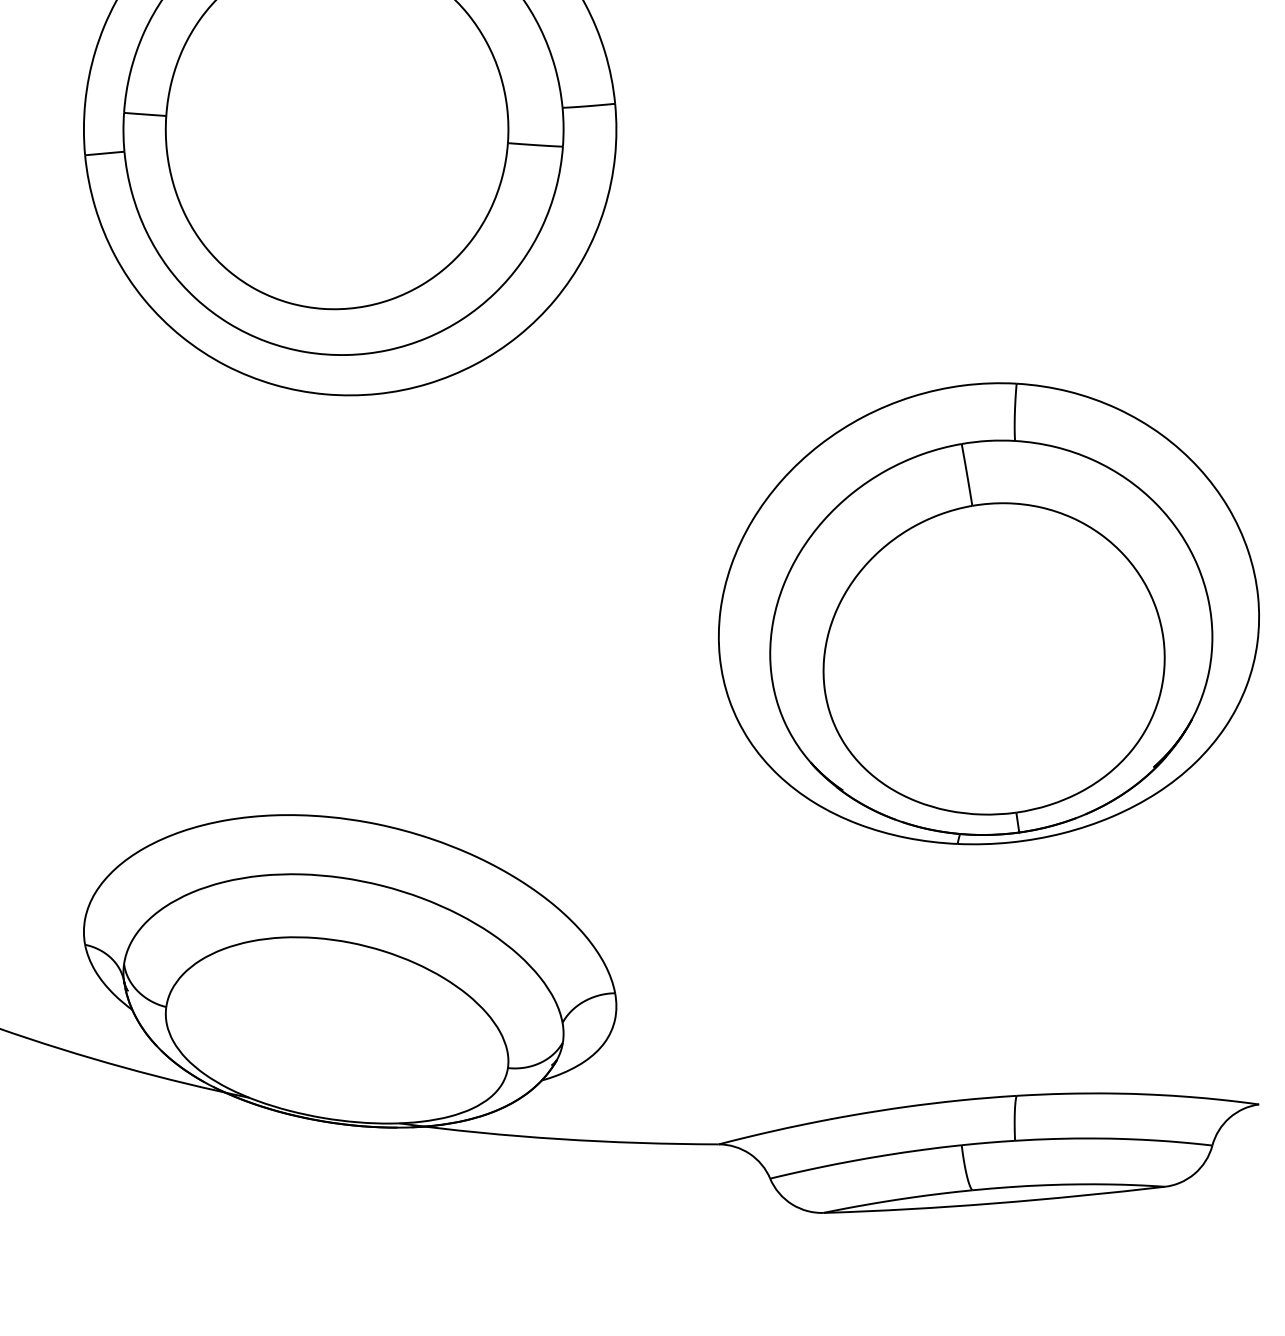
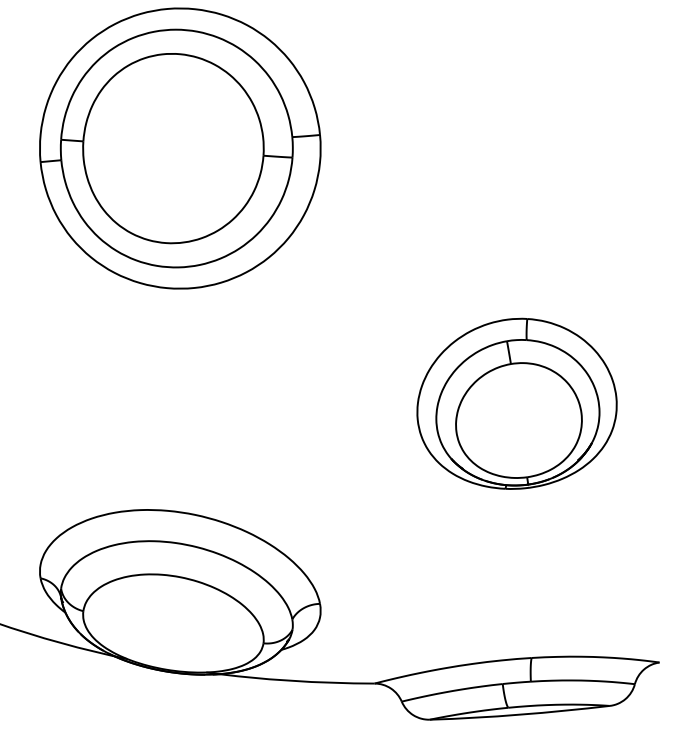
part: (987, 613) -> (516, 403), size x0.7

